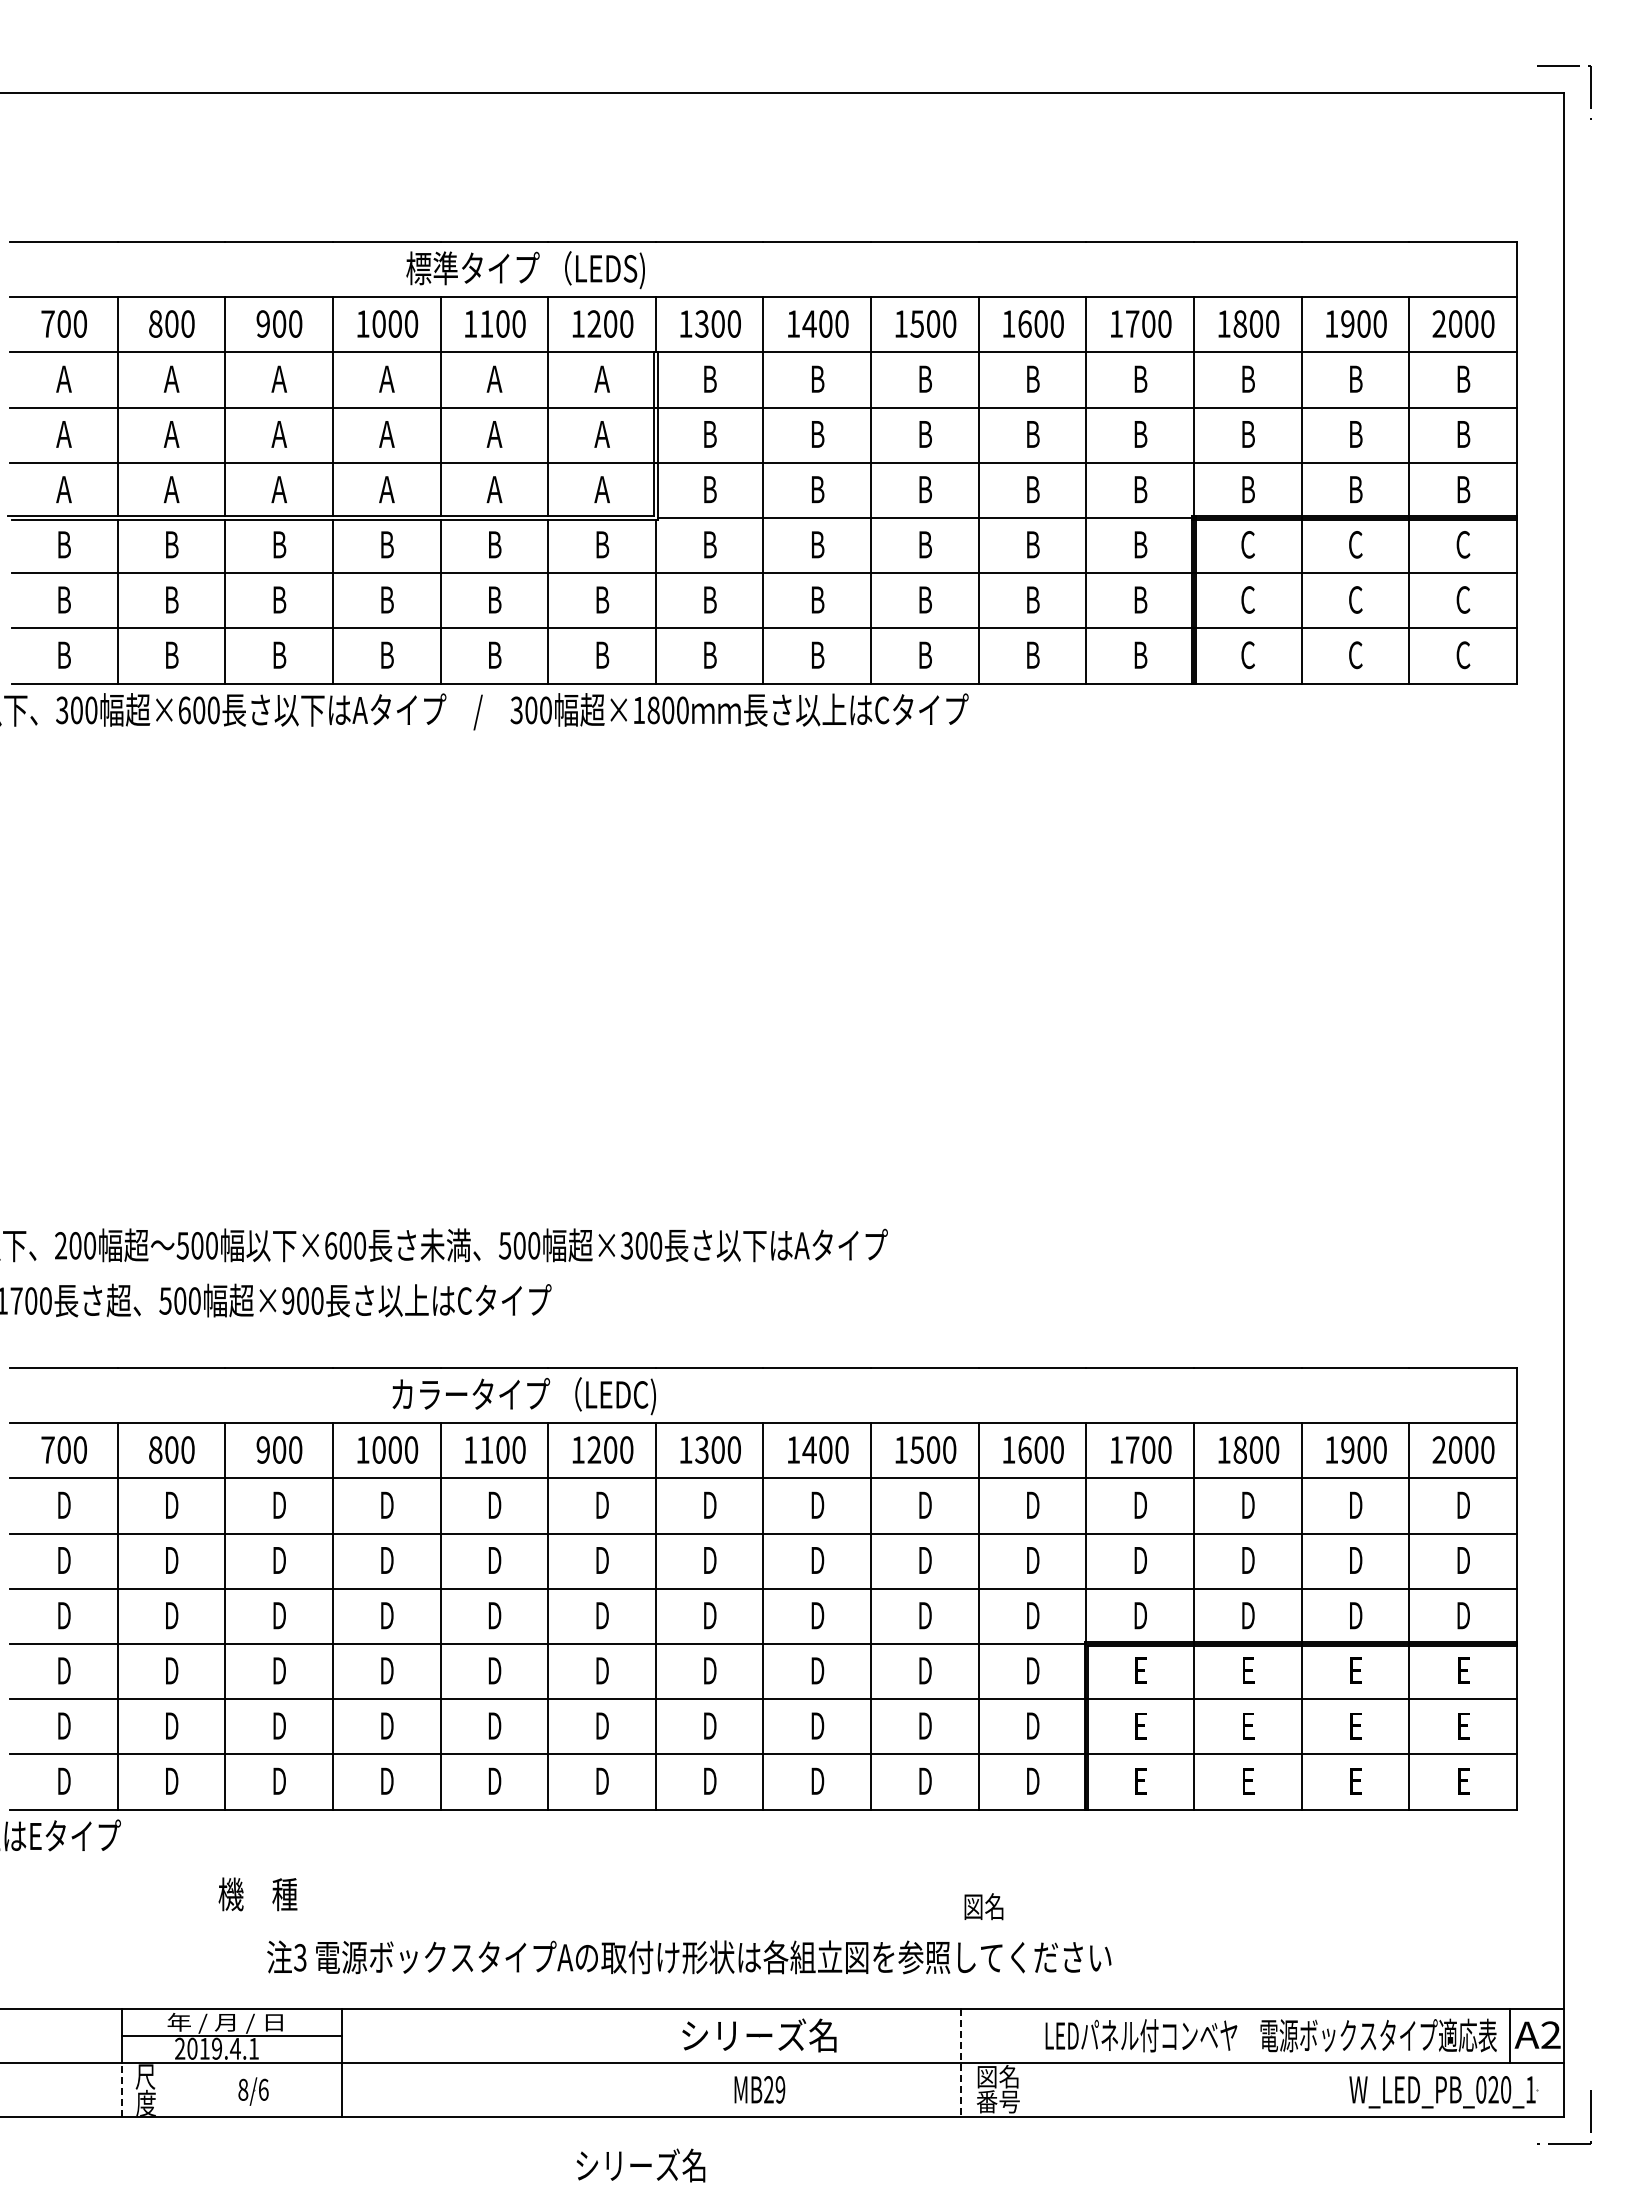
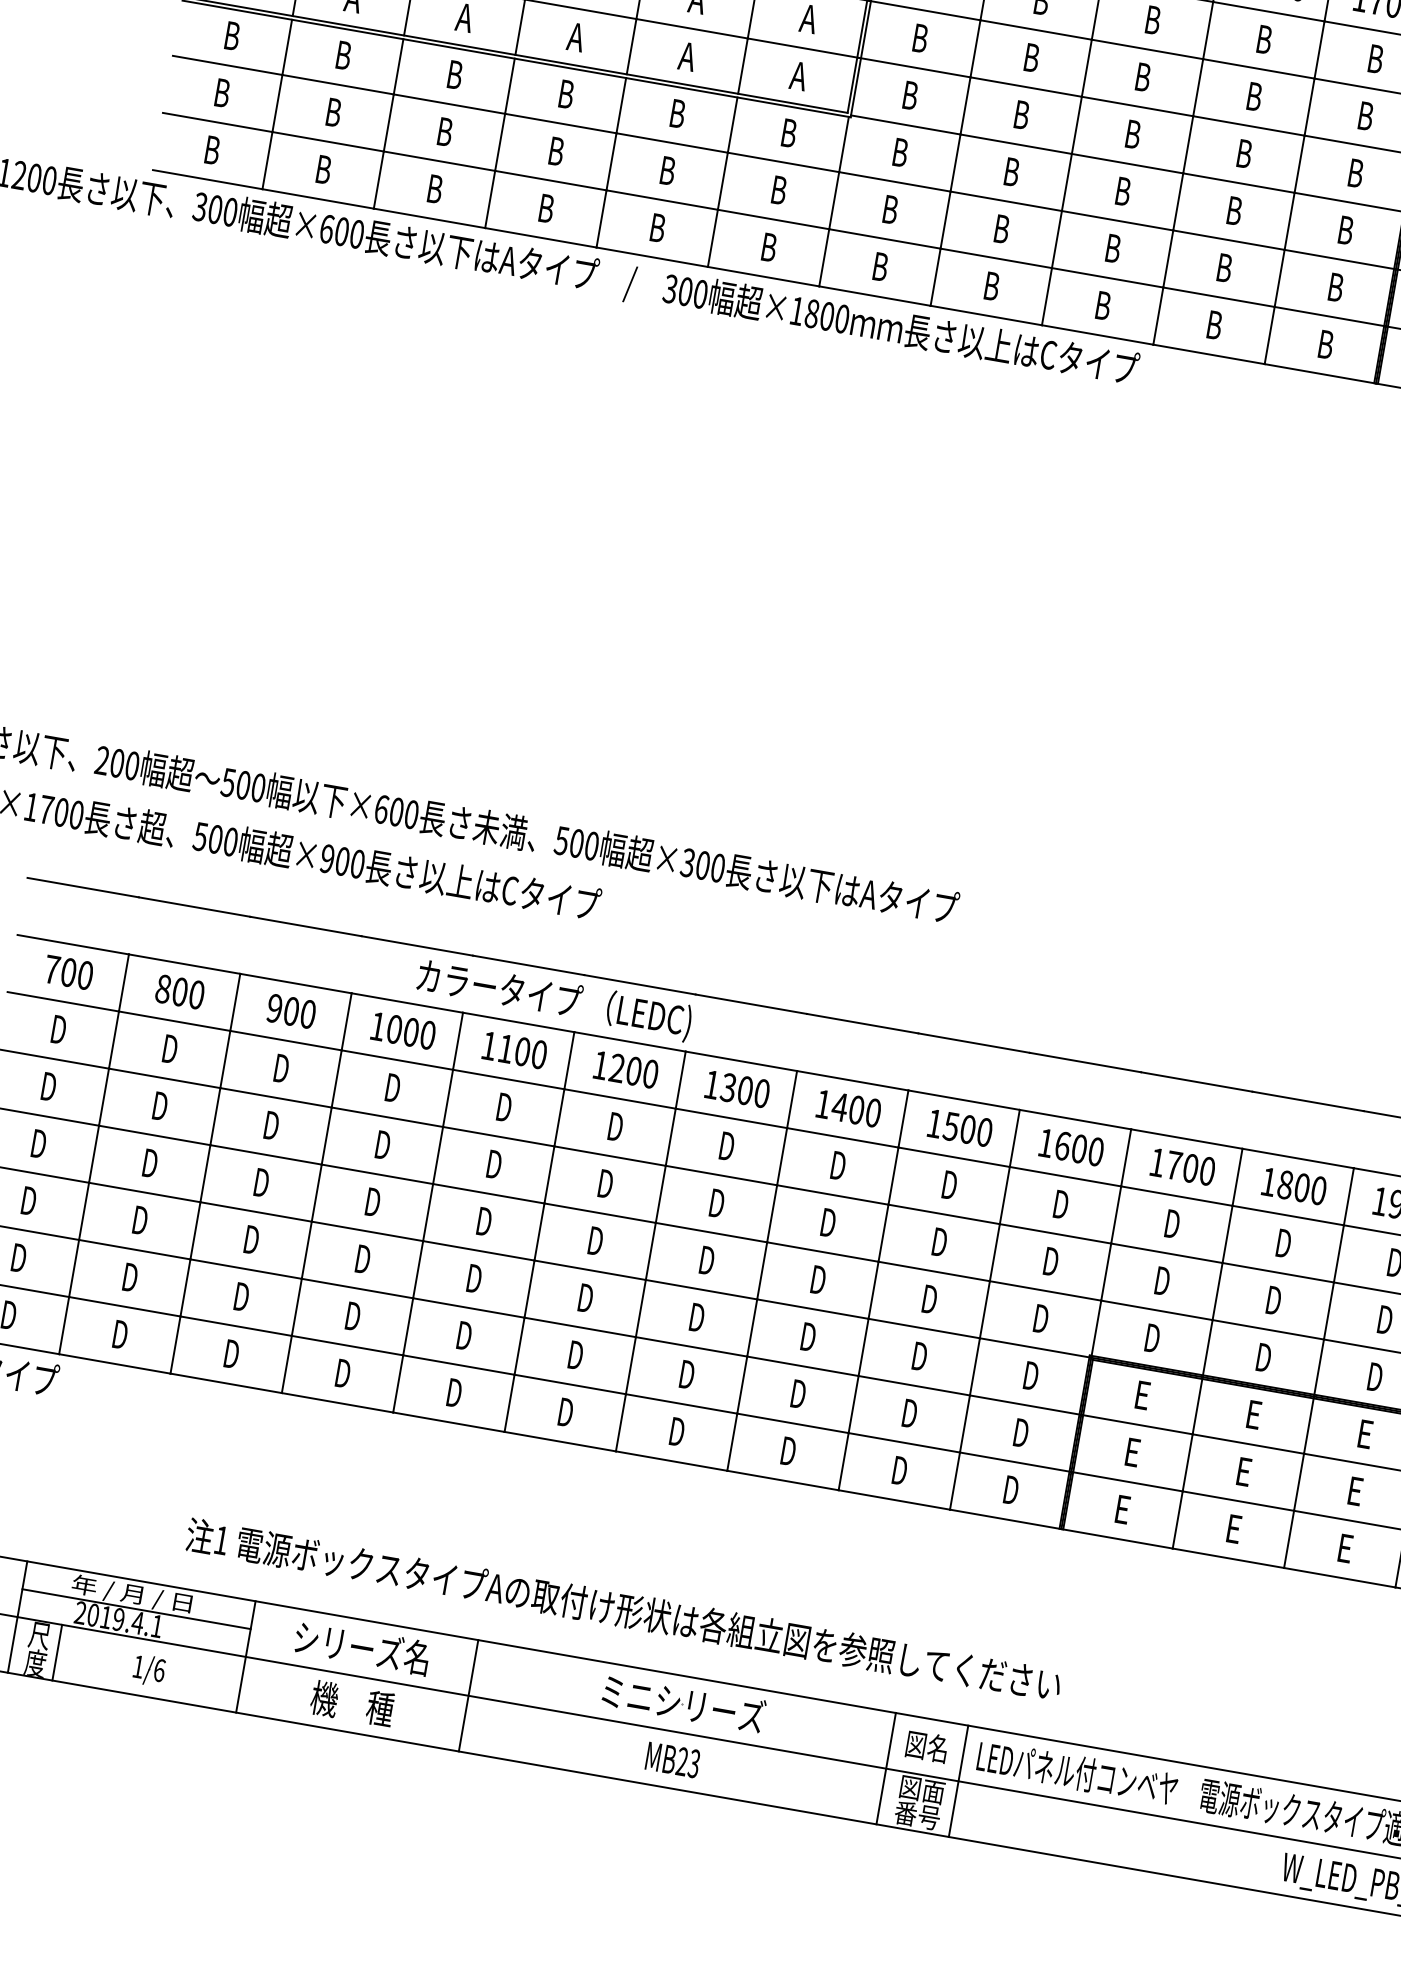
text: (257, 1894) -> (351, 1703), moved
text: (983, 1906) -> (926, 1746), moved
text: (300, 1957) -> (221, 1540), 3 -> 1
text: (760, 2035) -> (683, 1704), シリーズ名 -> ミニシリーズ
line: (557, 2062) -> (468, 1695), added
line: (961, 2062) -> (886, 1768), dashed -> solid
line: (1031, 2062) -> (958, 1780), added
text: (1009, 2076) -> (933, 1791), 図名 -> 図面
line: (121, 2089) -> (12, 1644), dashed -> solid
line: (164, 2089) -> (57, 1652), added
text: (243, 2089) -> (138, 1666), 8/6 -> 1/6
text: (780, 2089) -> (694, 1763), MB29 -> MB23
text: (640, 2165) -> (361, 1647), moved

